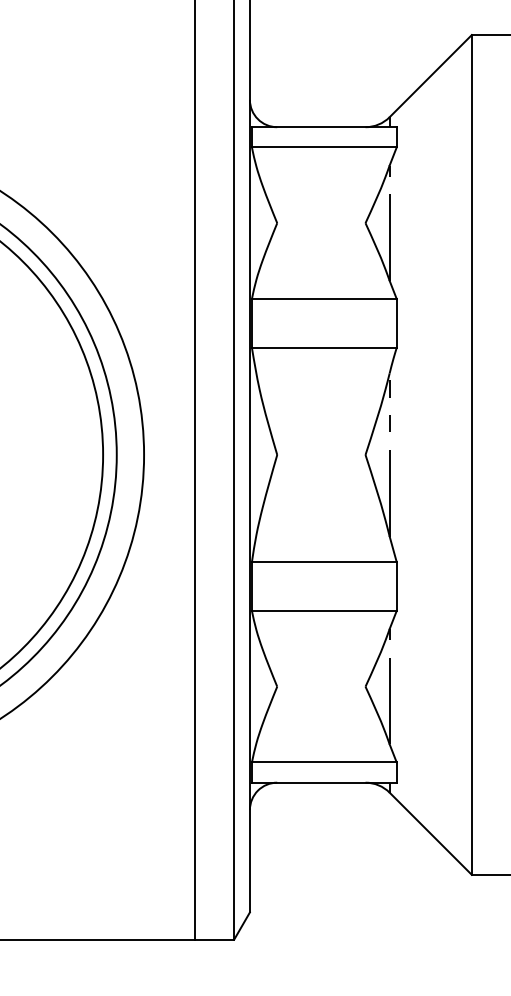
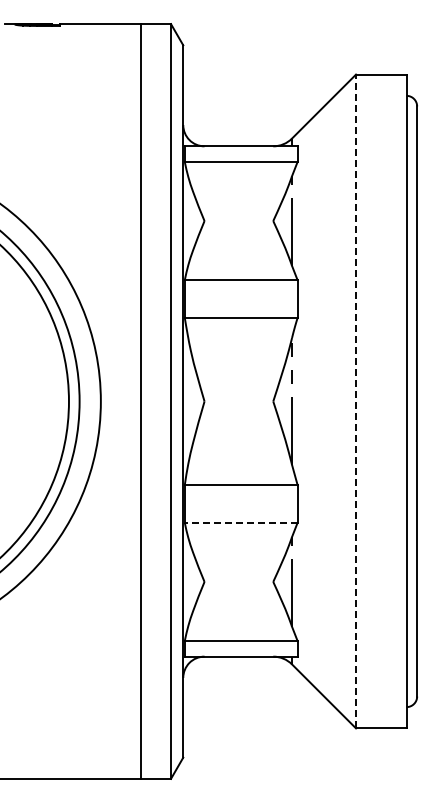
line: (472, 454) -> (356, 401), solid -> dashed
line: (323, 610) -> (240, 522), solid -> dashed

